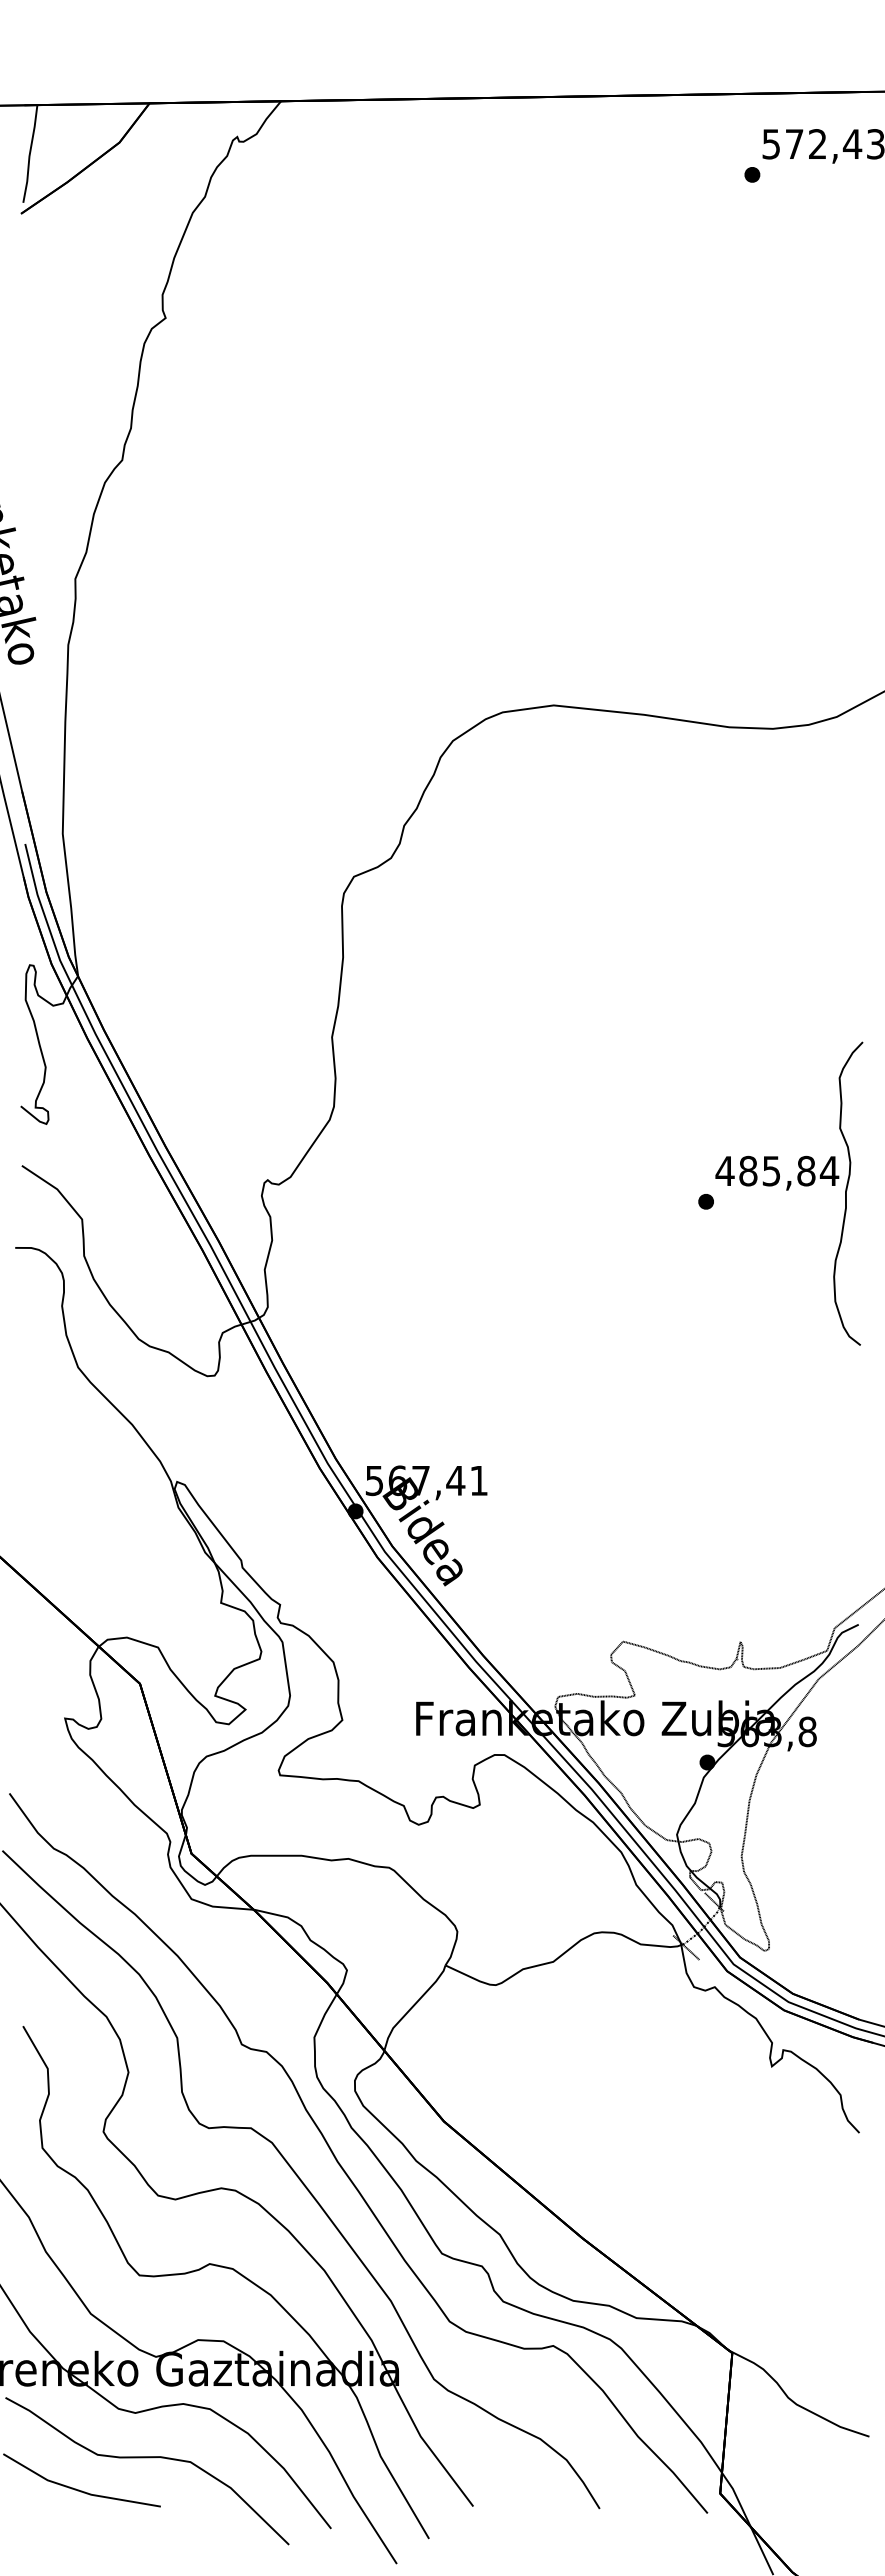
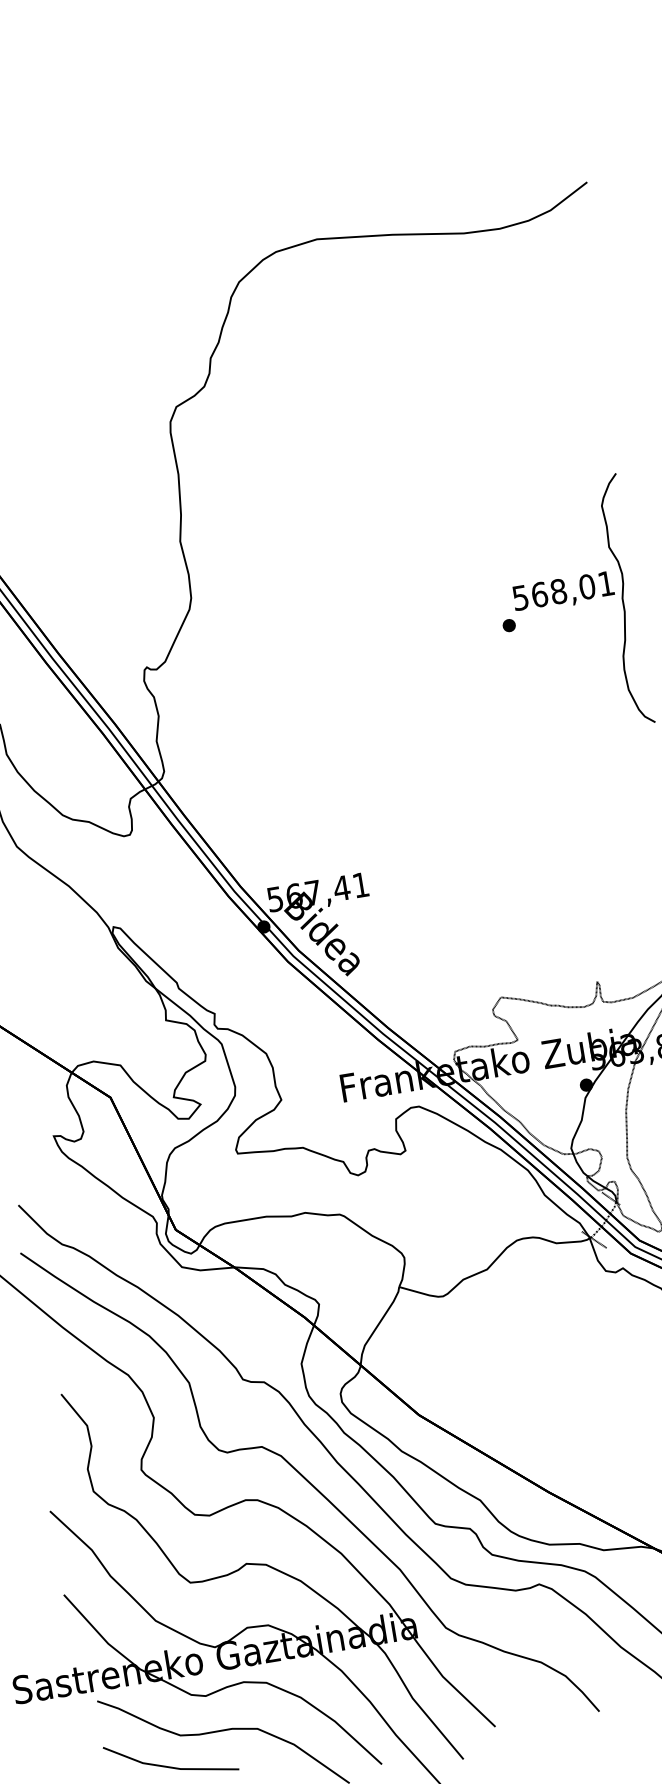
text: (777, 1170) -> (563, 590), 485,84 -> 568,01

